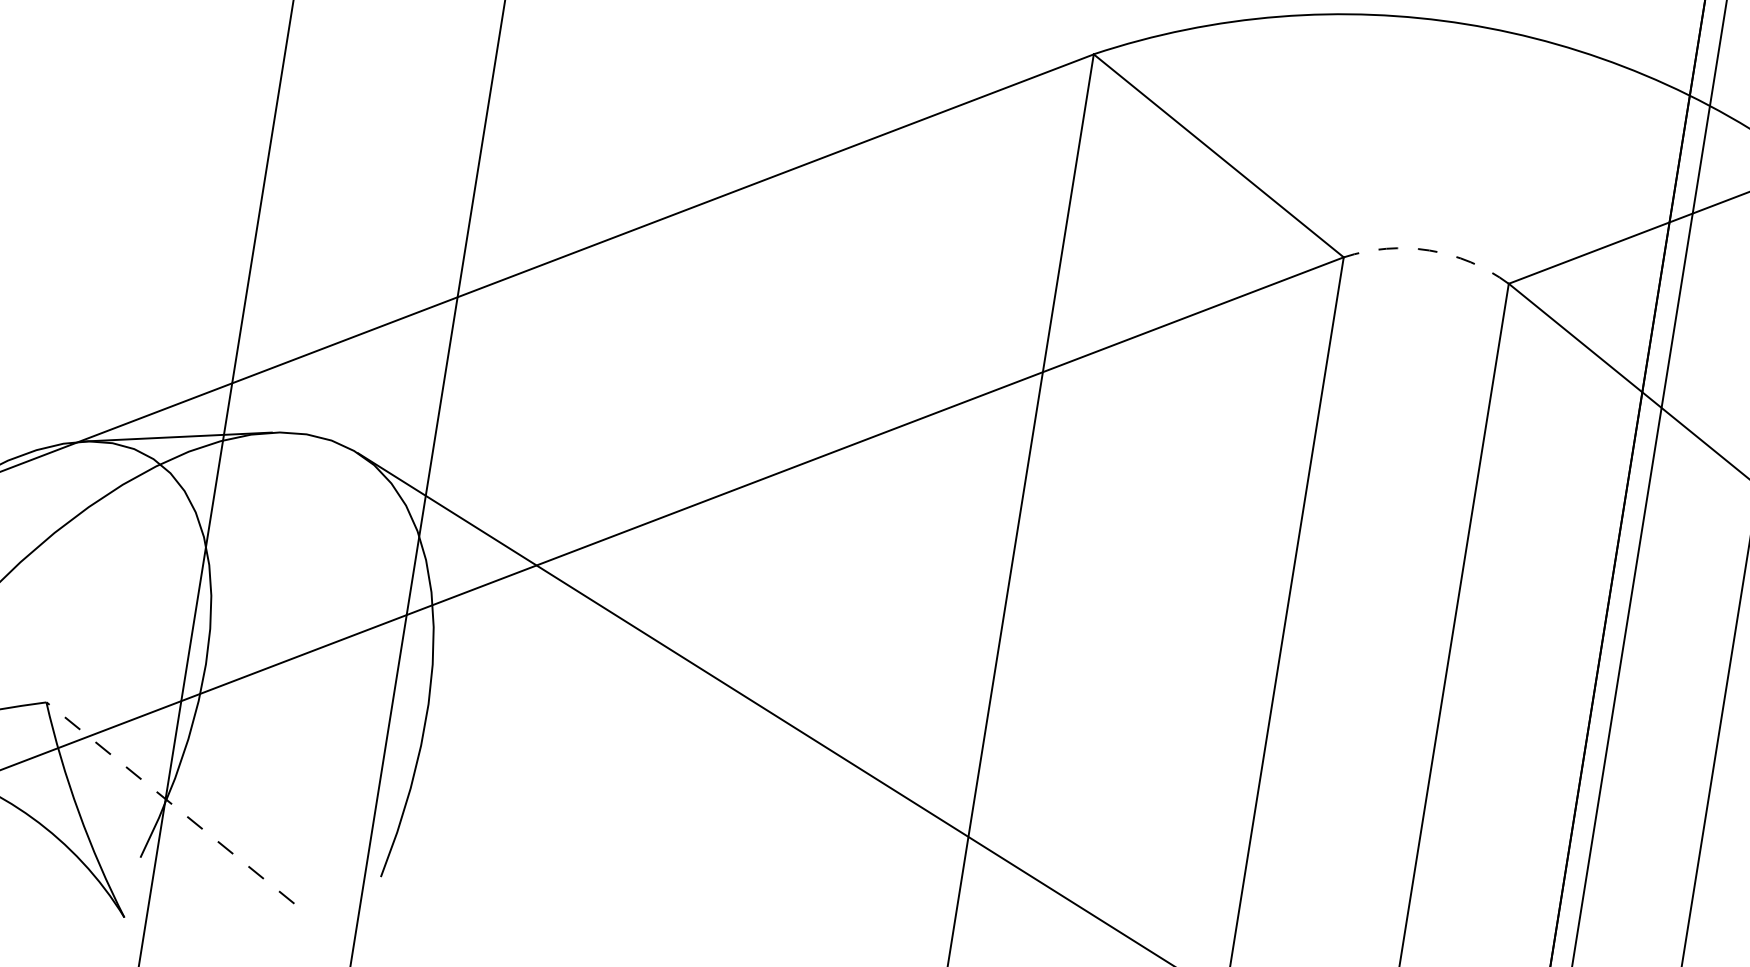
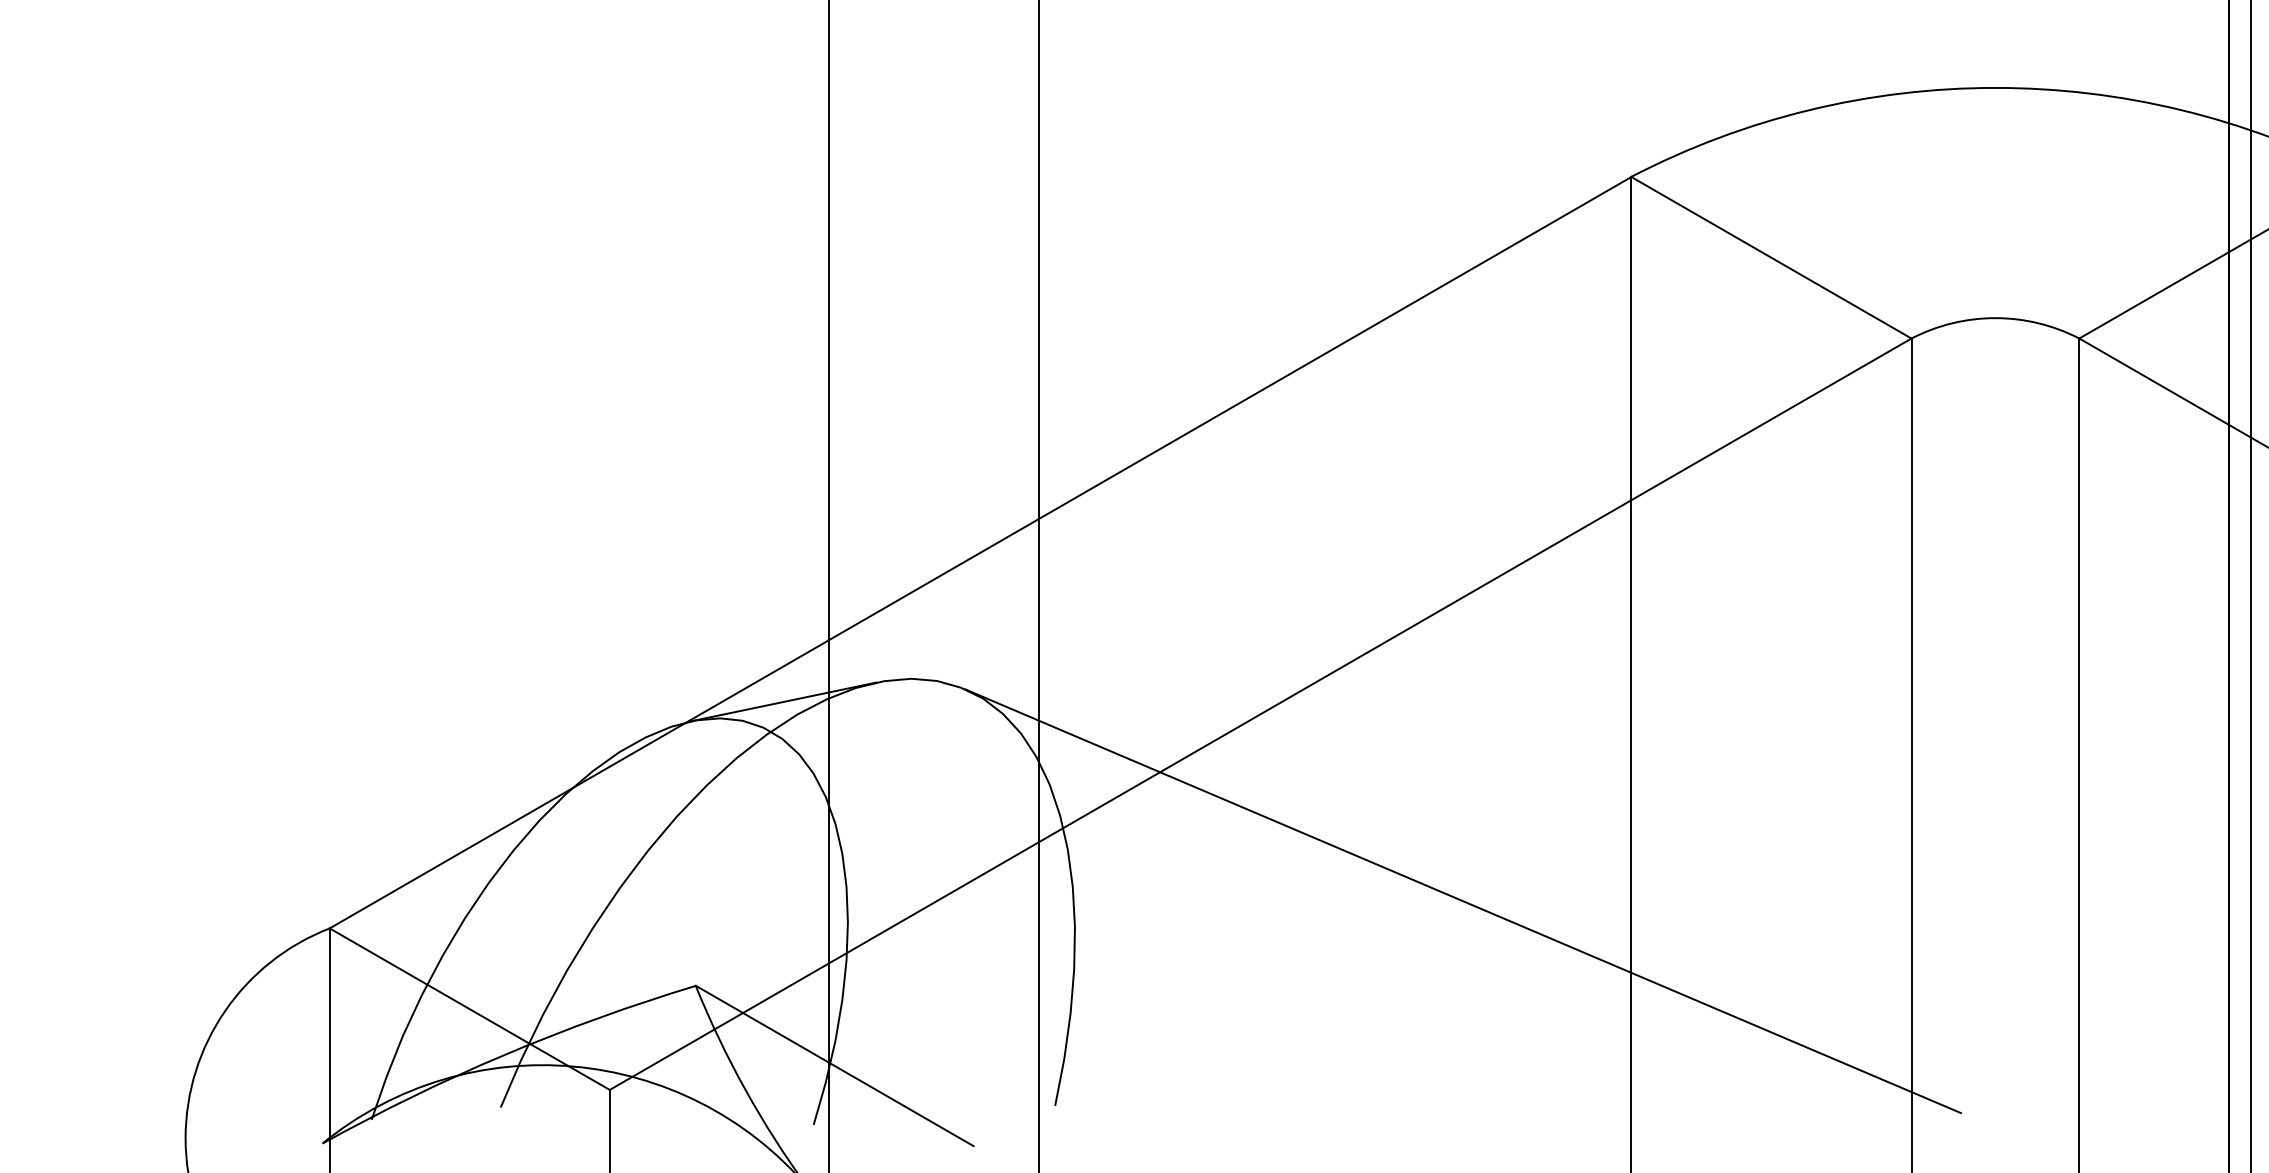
arc: (1429, 250) -> (1995, 318), dashed -> solid
line: (170, 802) -> (834, 1065), dashed -> solid

